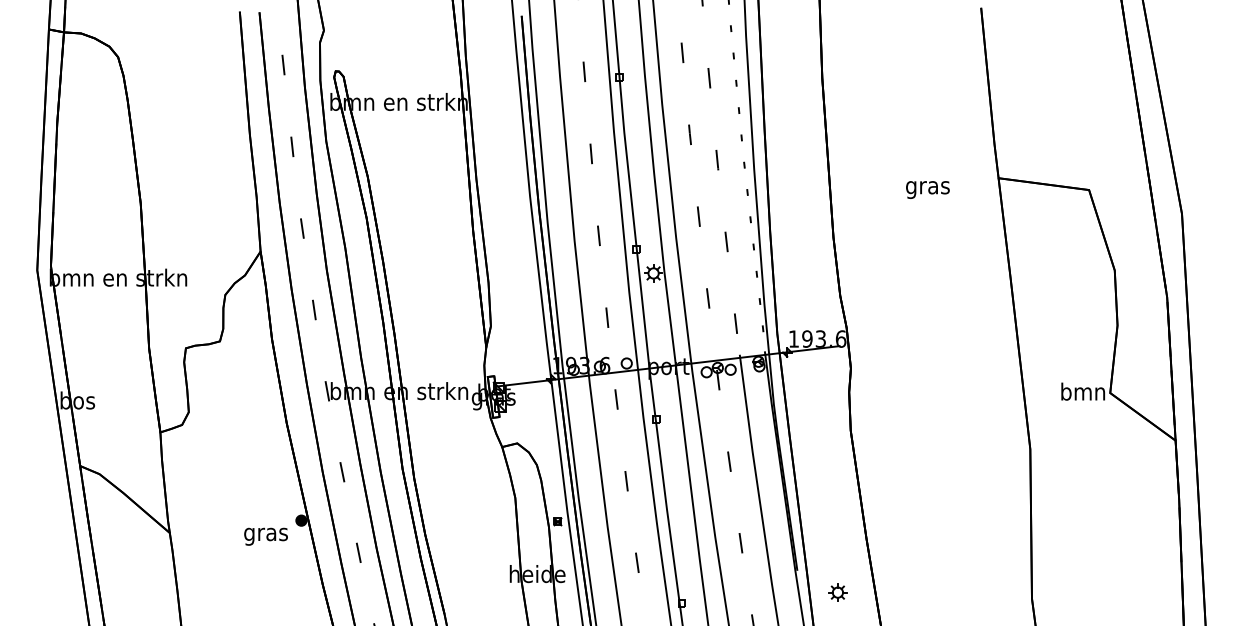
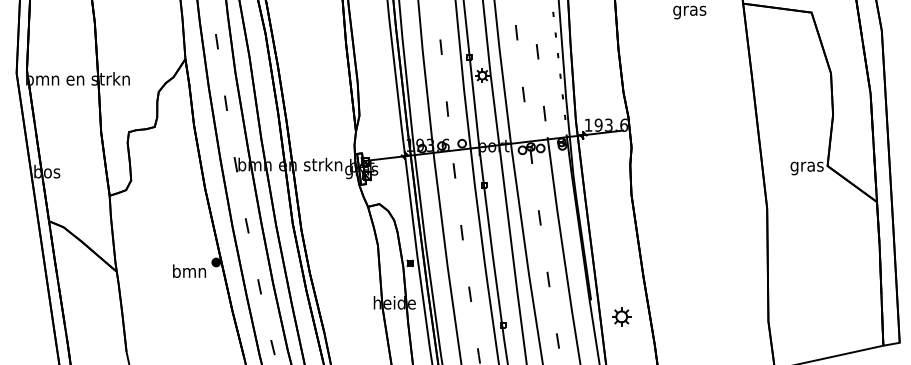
text: (1083, 393) -> (807, 166), bmn -> gras
text: (265, 534) -> (189, 272), gras -> bmn
part: (837, 592) -> (621, 316), size x1.4

